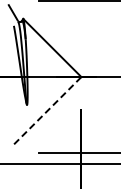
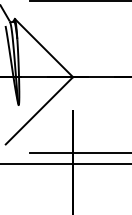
line: (47, 110) -> (39, 110), dashed -> solid

